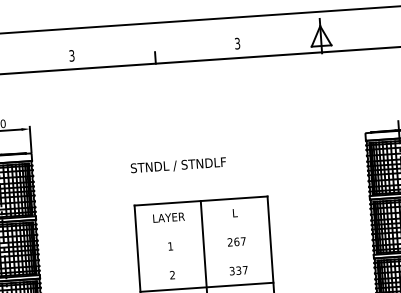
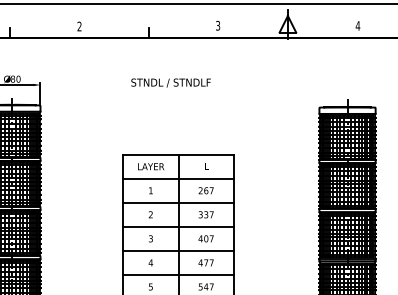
text: (71, 55) -> (79, 26), 3 -> 2
text: (177, 165) -> (170, 82), moved
line: (202, 229) -> (178, 178), added
line: (204, 258) -> (178, 202), added

